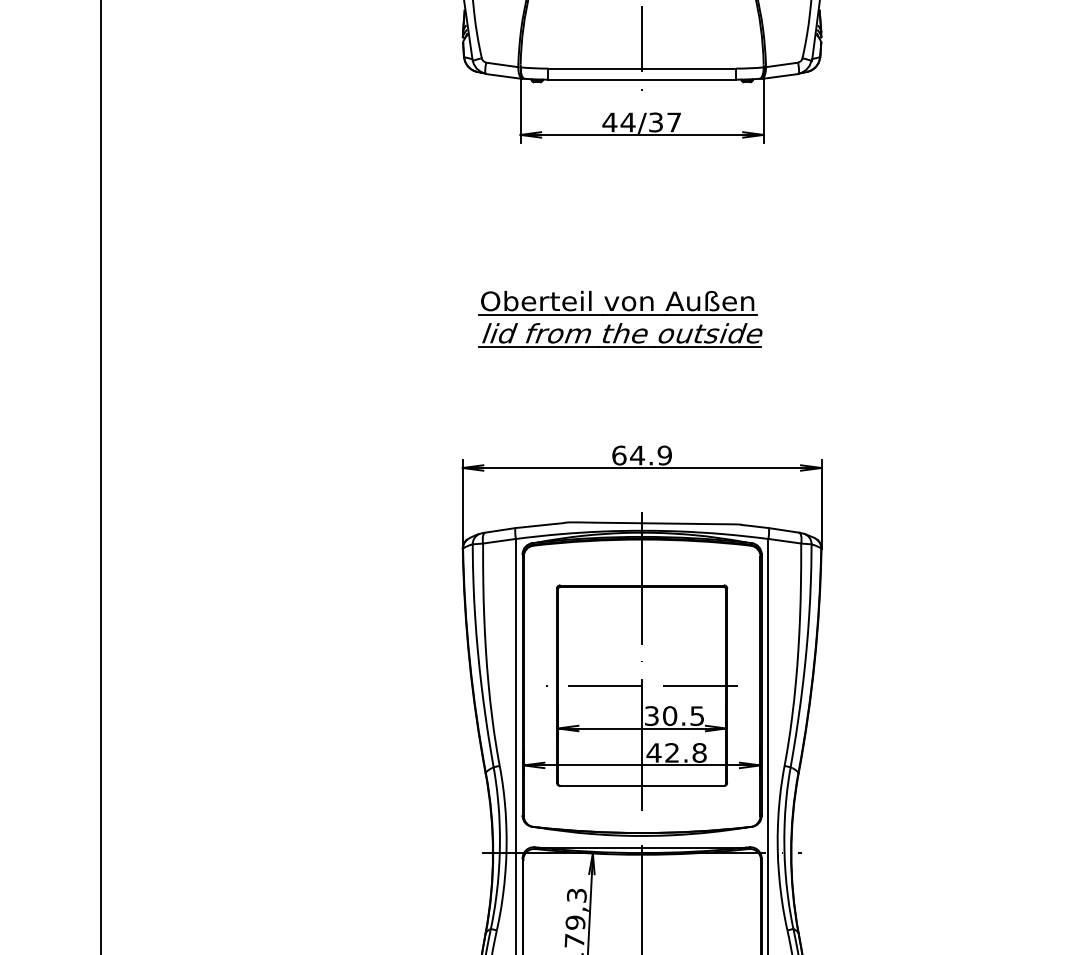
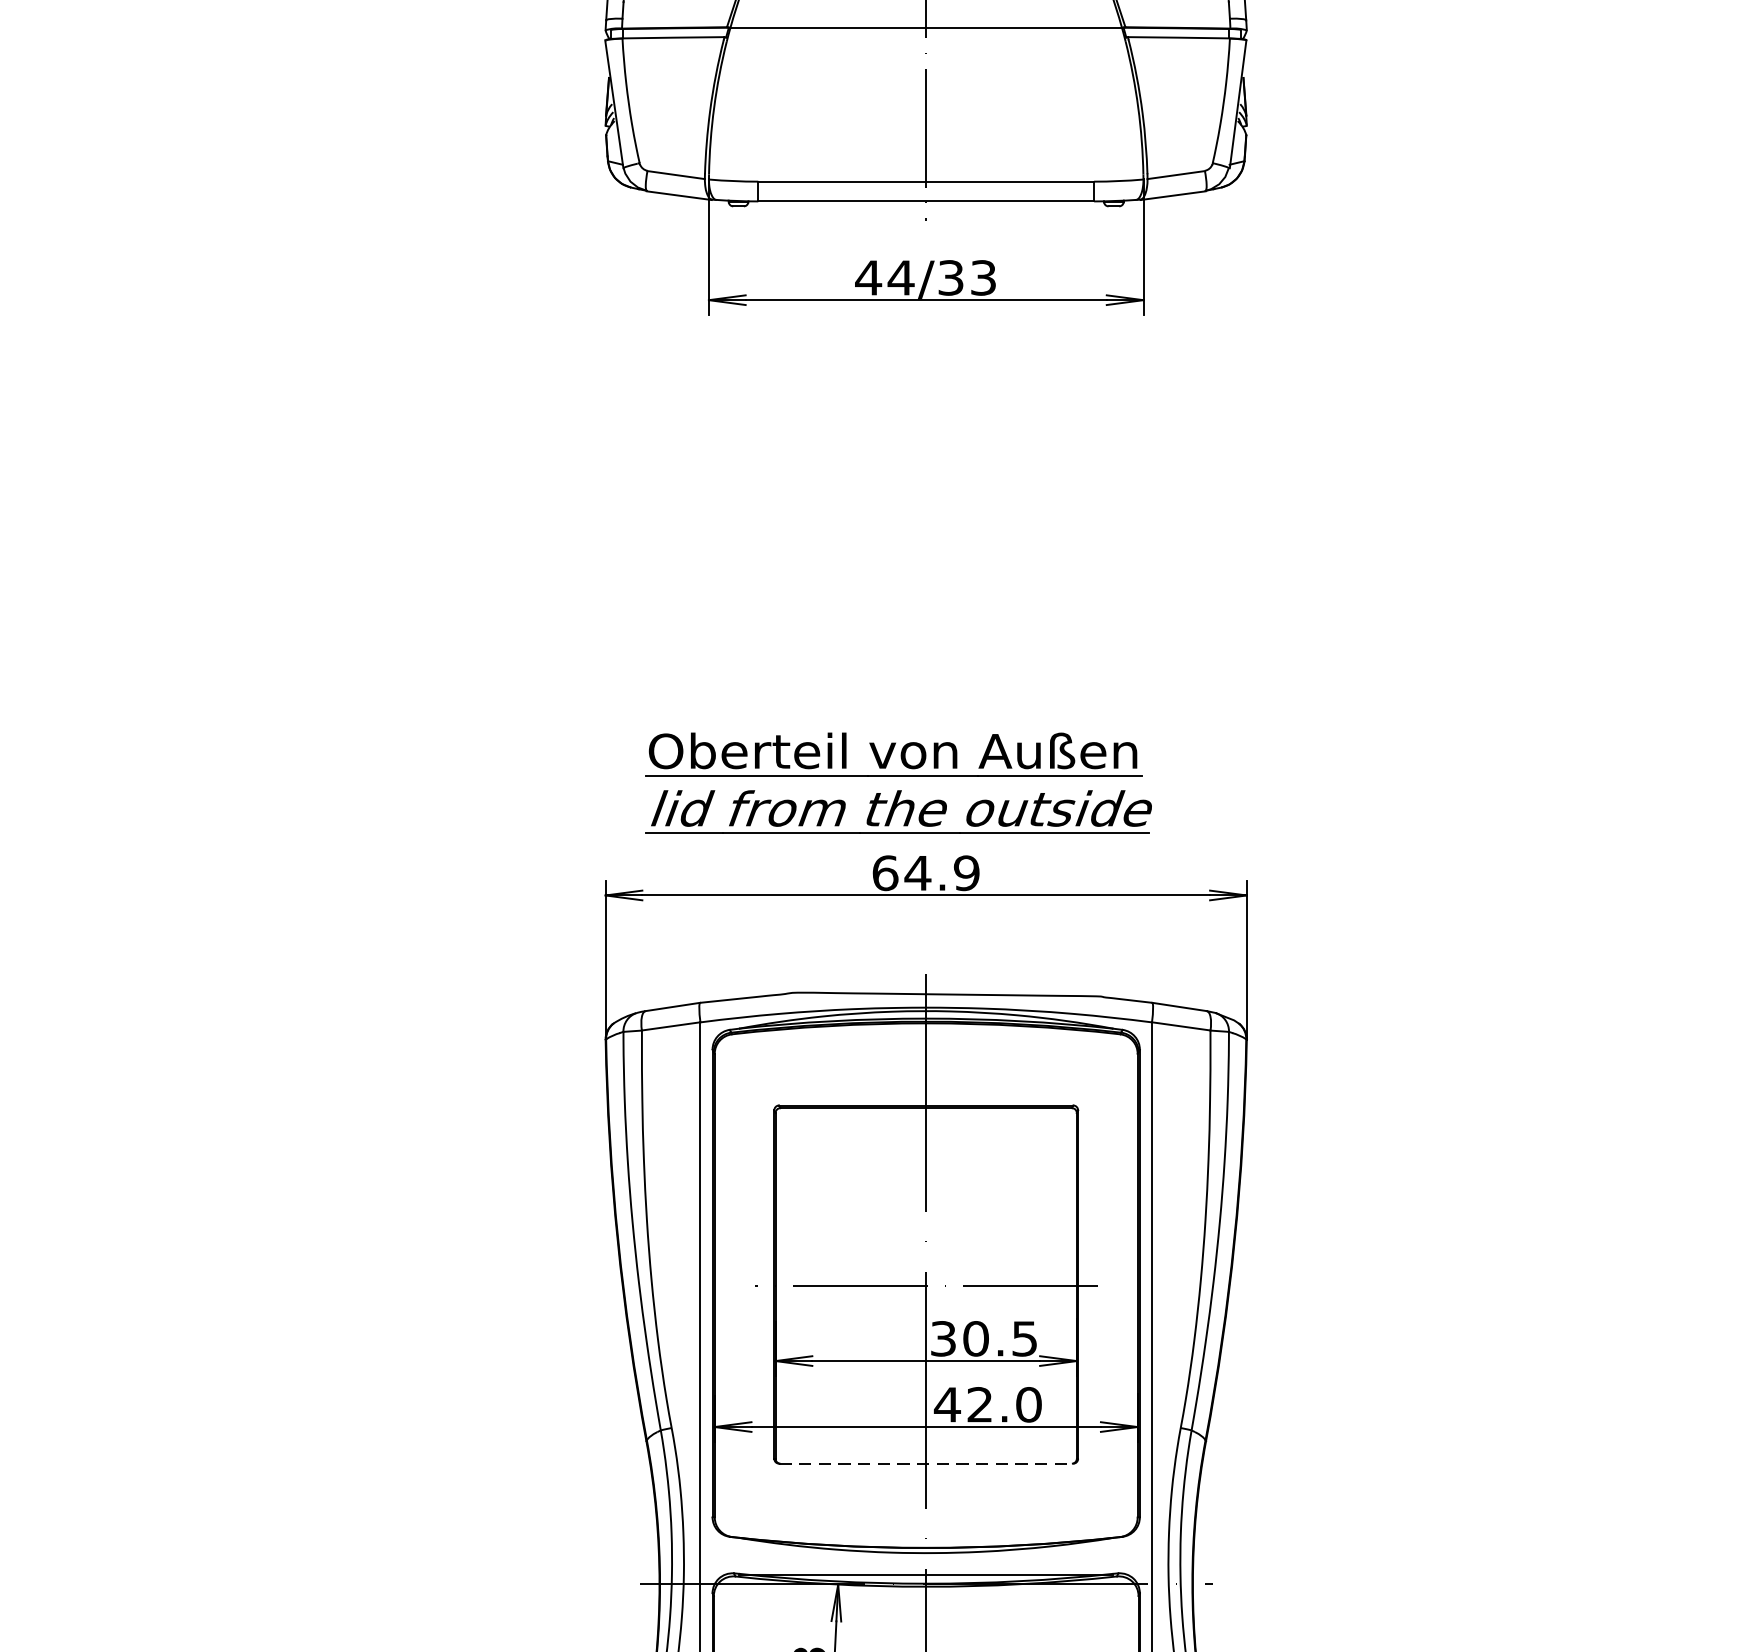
text: (674, 122) -> (984, 277), 44/37 -> 44/33
part: (620, 318) -> (898, 781), moved
text: (699, 752) -> (1028, 1403), 42.8 -> 42.0
line: (642, 785) -> (926, 1462), solid -> dashed

